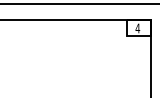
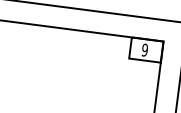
text: (137, 28) -> (144, 50), 4 -> 9

